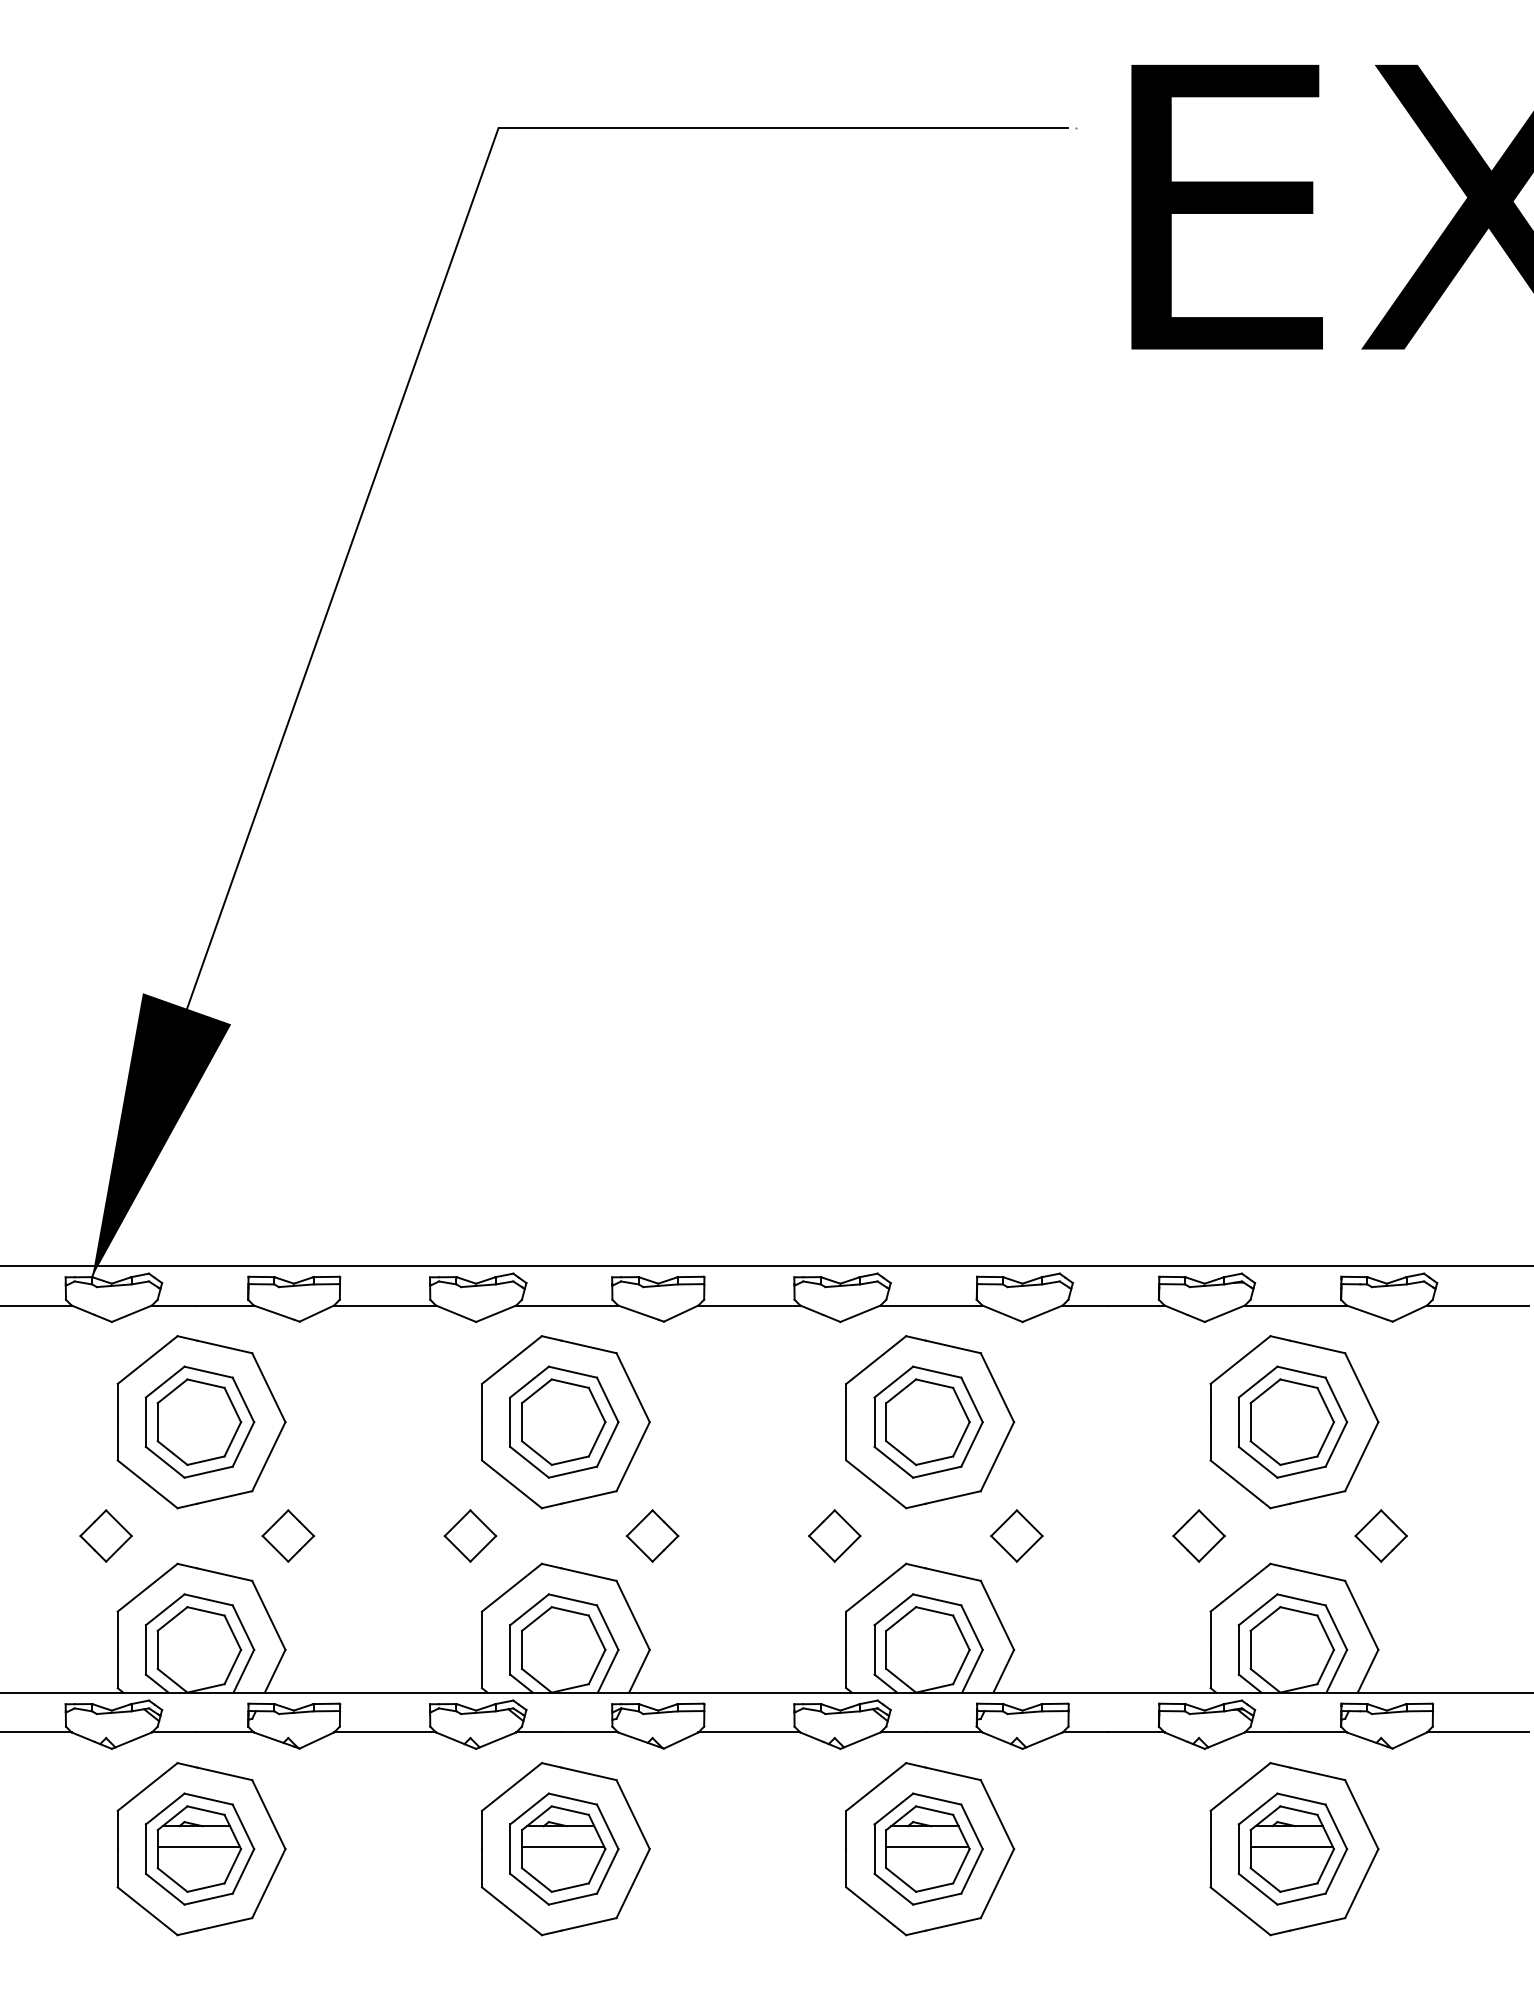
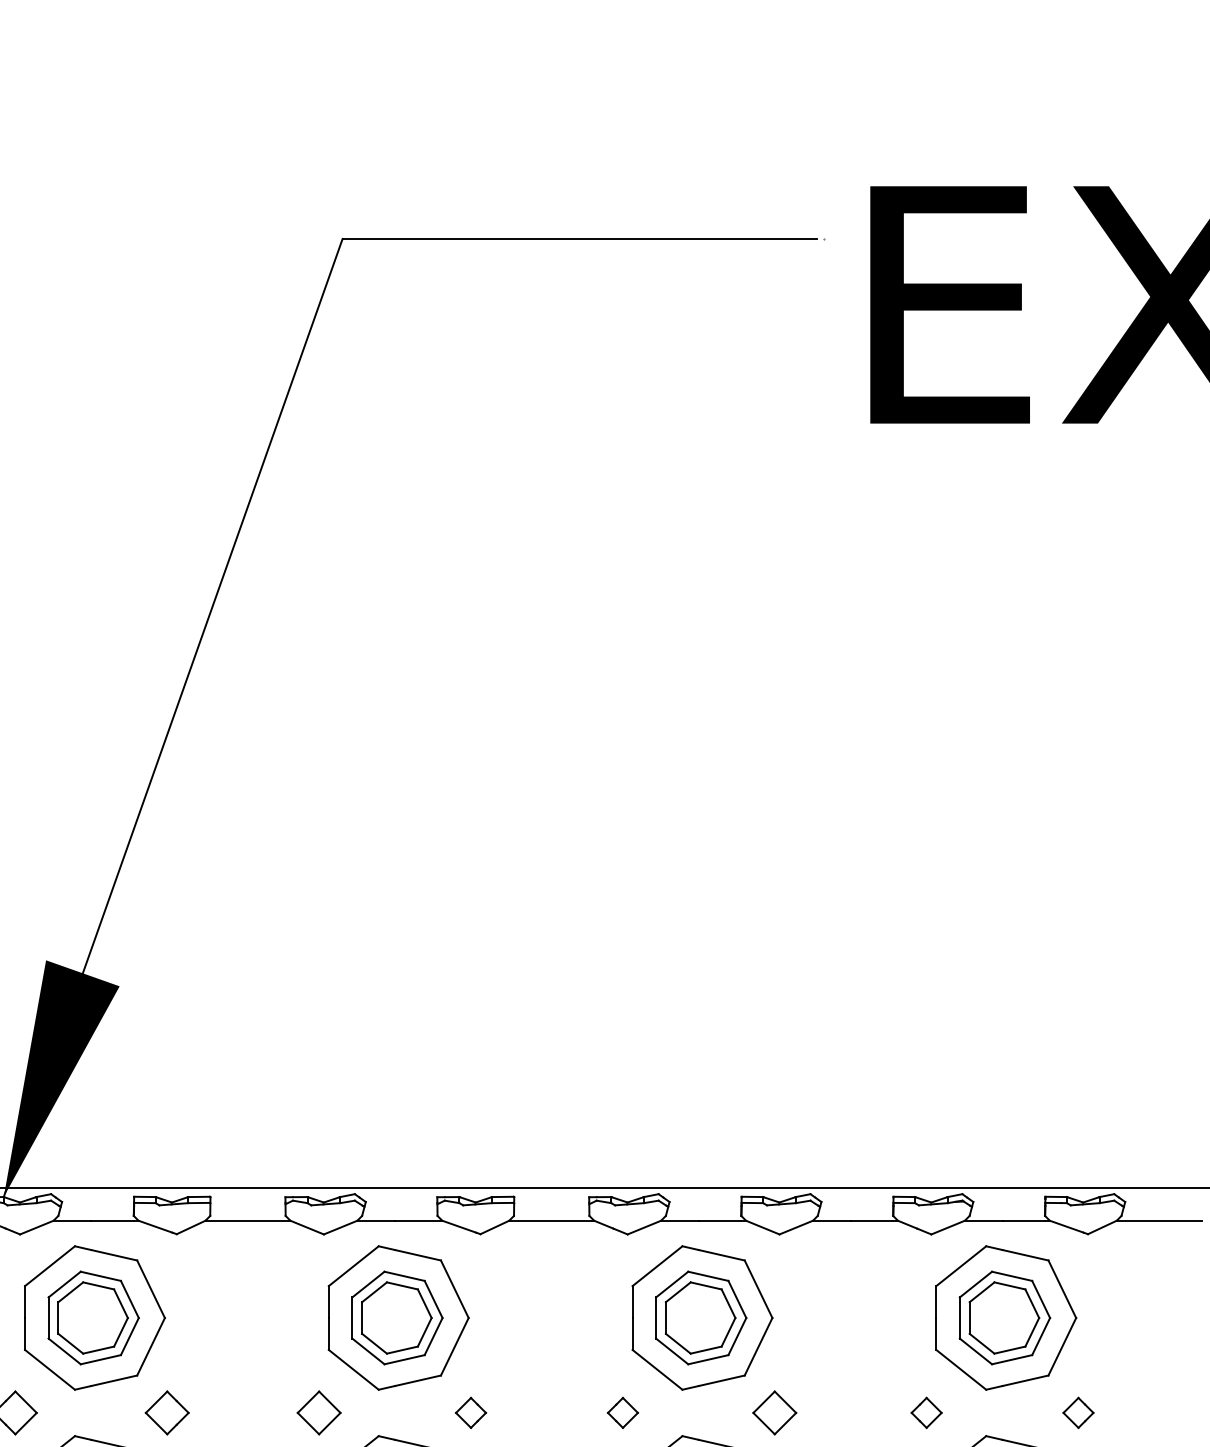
part: (652, 1535) -> (470, 1412), size x0.7
part: (834, 1535) -> (622, 1412), size x0.7
part: (1198, 1535) -> (926, 1412), size x0.7
part: (1380, 1535) -> (1077, 1412), size x0.7

